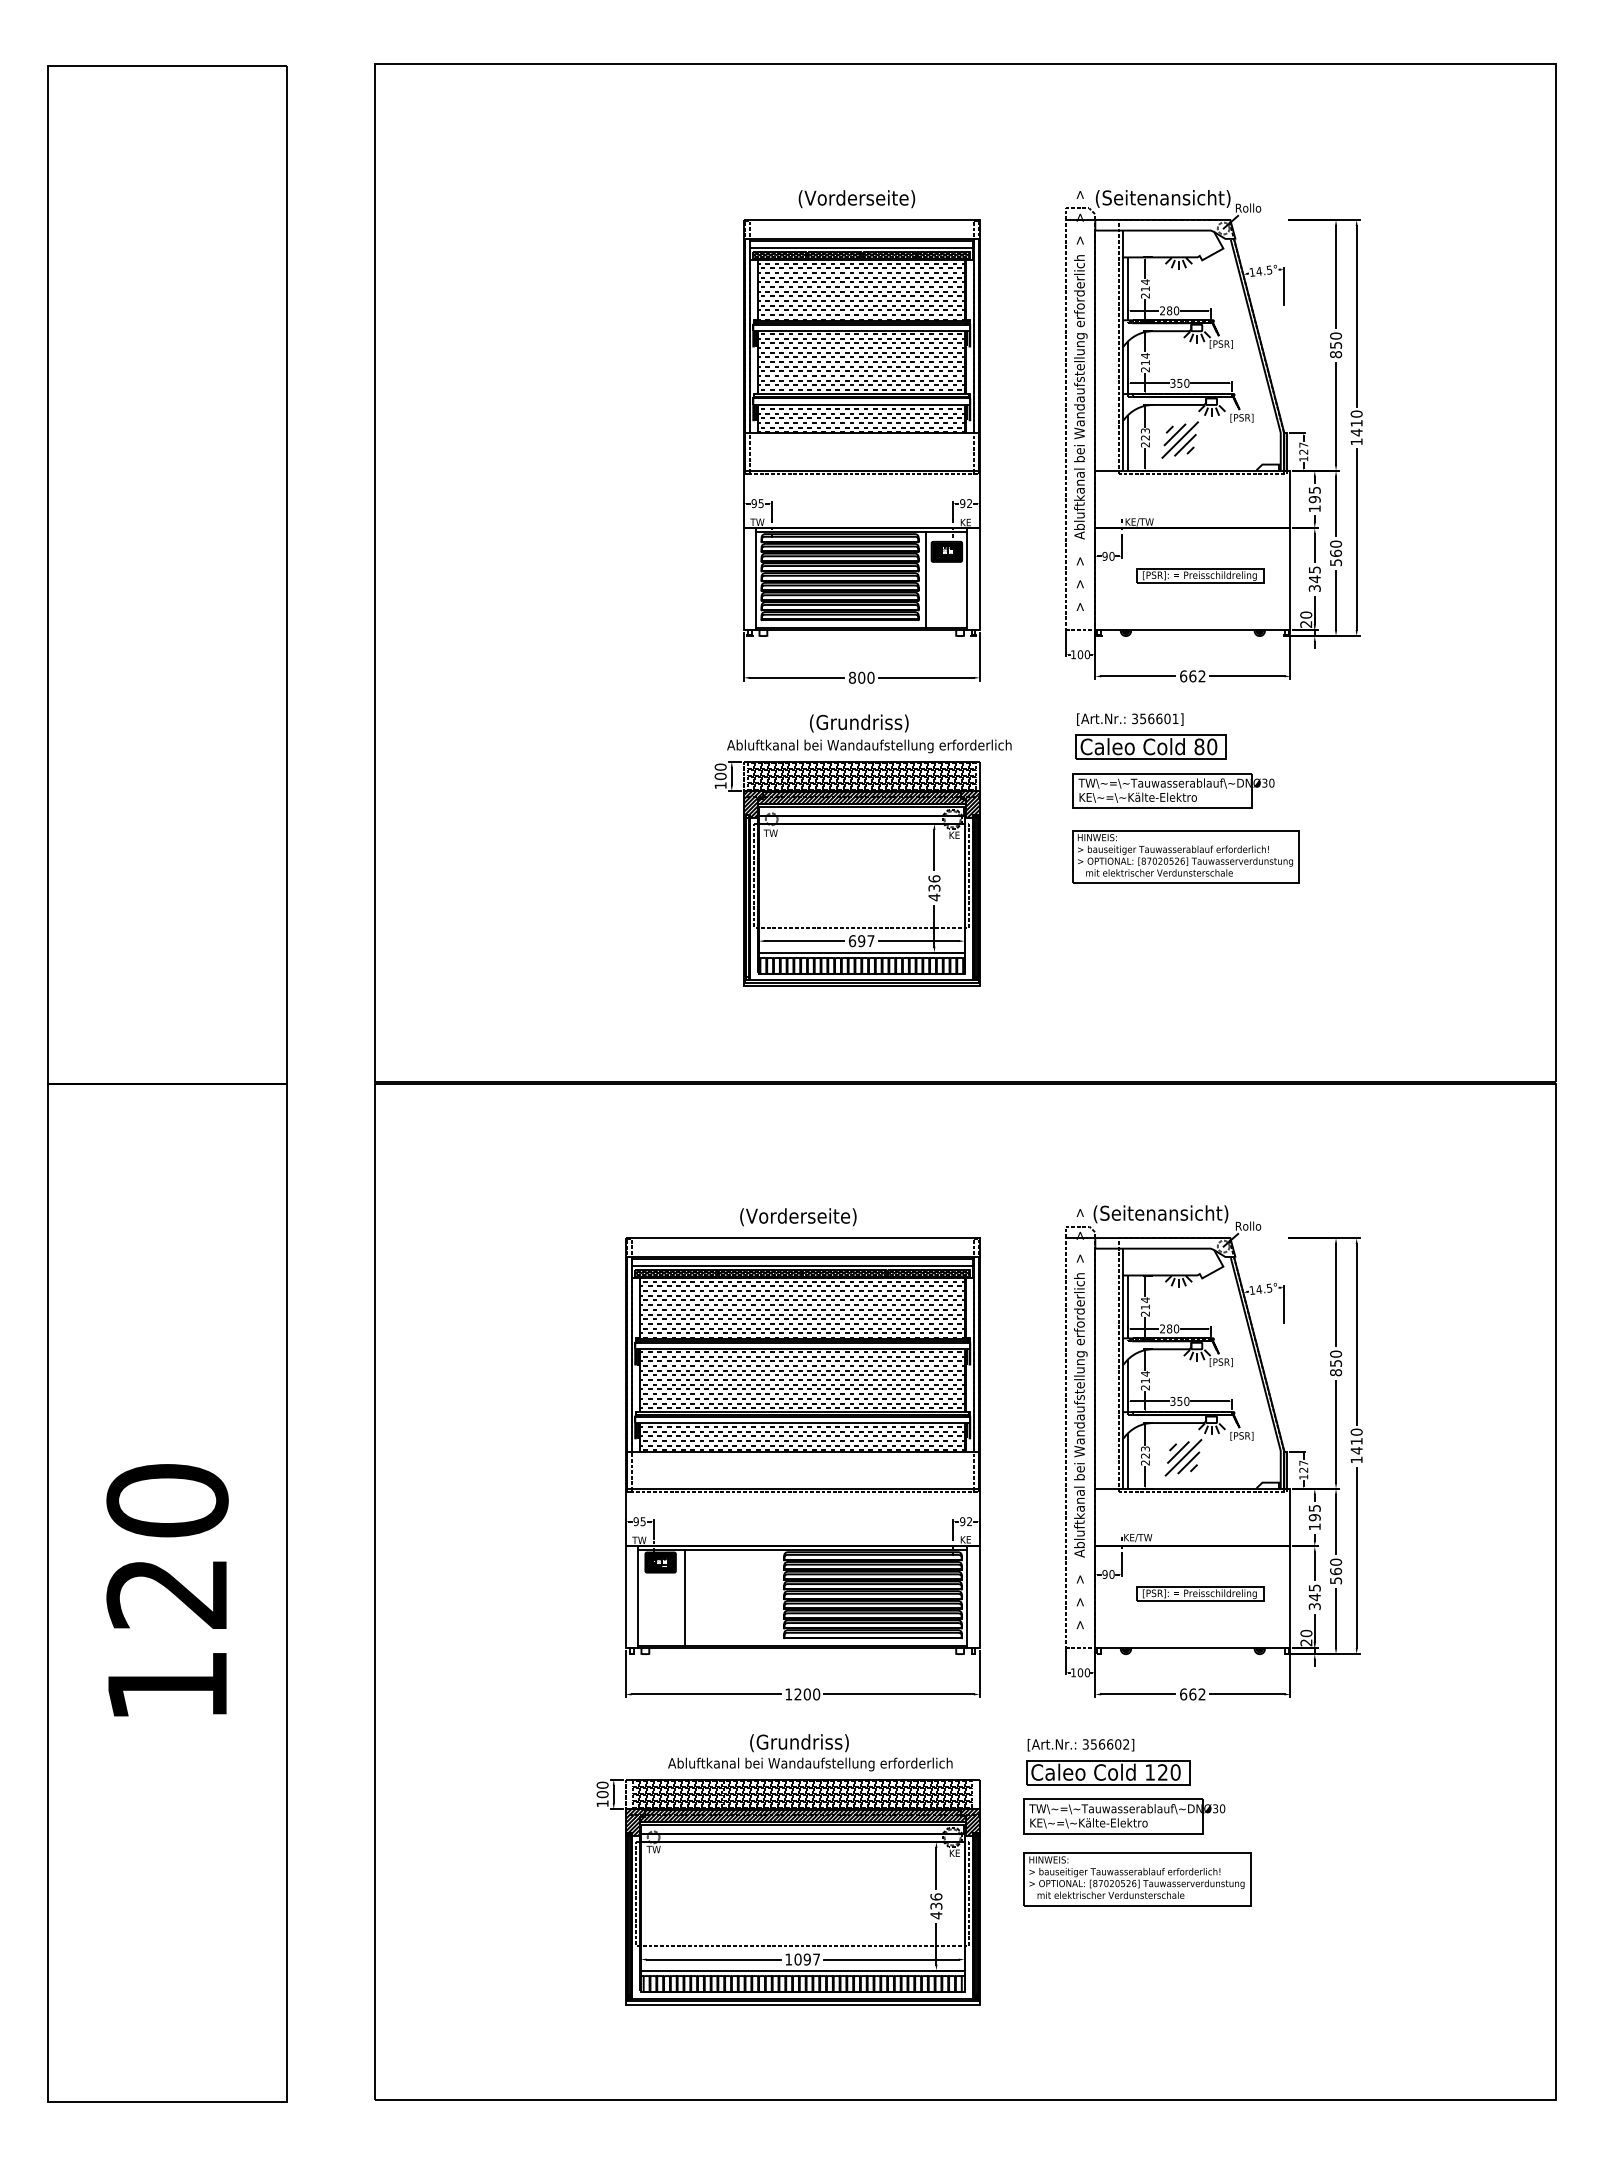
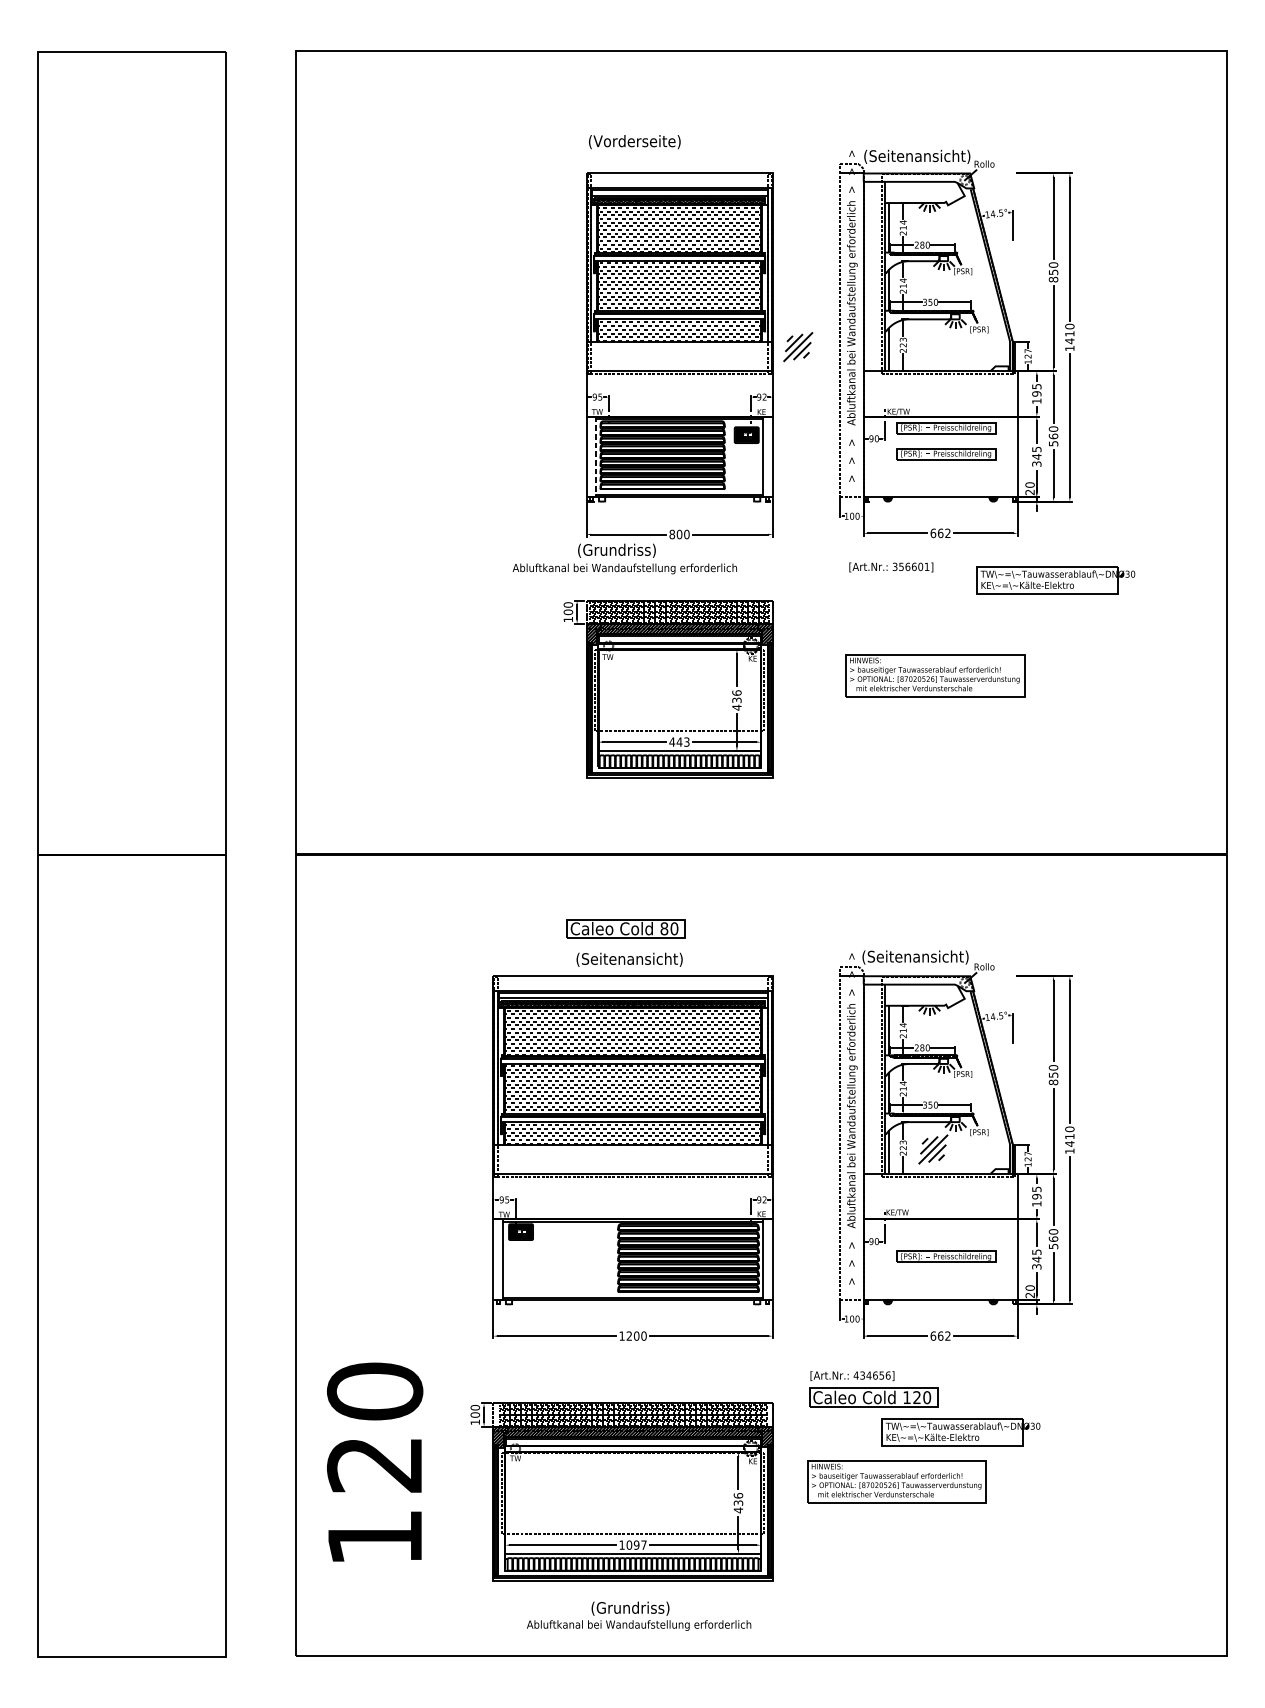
text: (856, 199) -> (634, 142), moved
part: (1179, 439) -> (797, 346), moved
part: (1200, 542) -> (946, 427), added
line: (756, 579) -> (596, 456), solid -> dashed
line: (926, 579) -> (730, 456), removed
text: (869, 733) -> (625, 558), moved
part: (1150, 746) -> (625, 928), moved
part: (1173, 790) -> (1055, 579), moved
text: (861, 941) -> (679, 742), 697 -> 443
text: (798, 1217) -> (629, 960), (Vorderseite) -> (Seitenansicht)
text: (167, 1590) -> (375, 1462), moved
line: (685, 1597) -> (540, 1259), removed
text: (1105, 1744) -> (871, 1375), 356602] -> 434656]
text: (810, 1752) -> (639, 1616), moved
part: (1124, 1816) -> (960, 1432), moved

